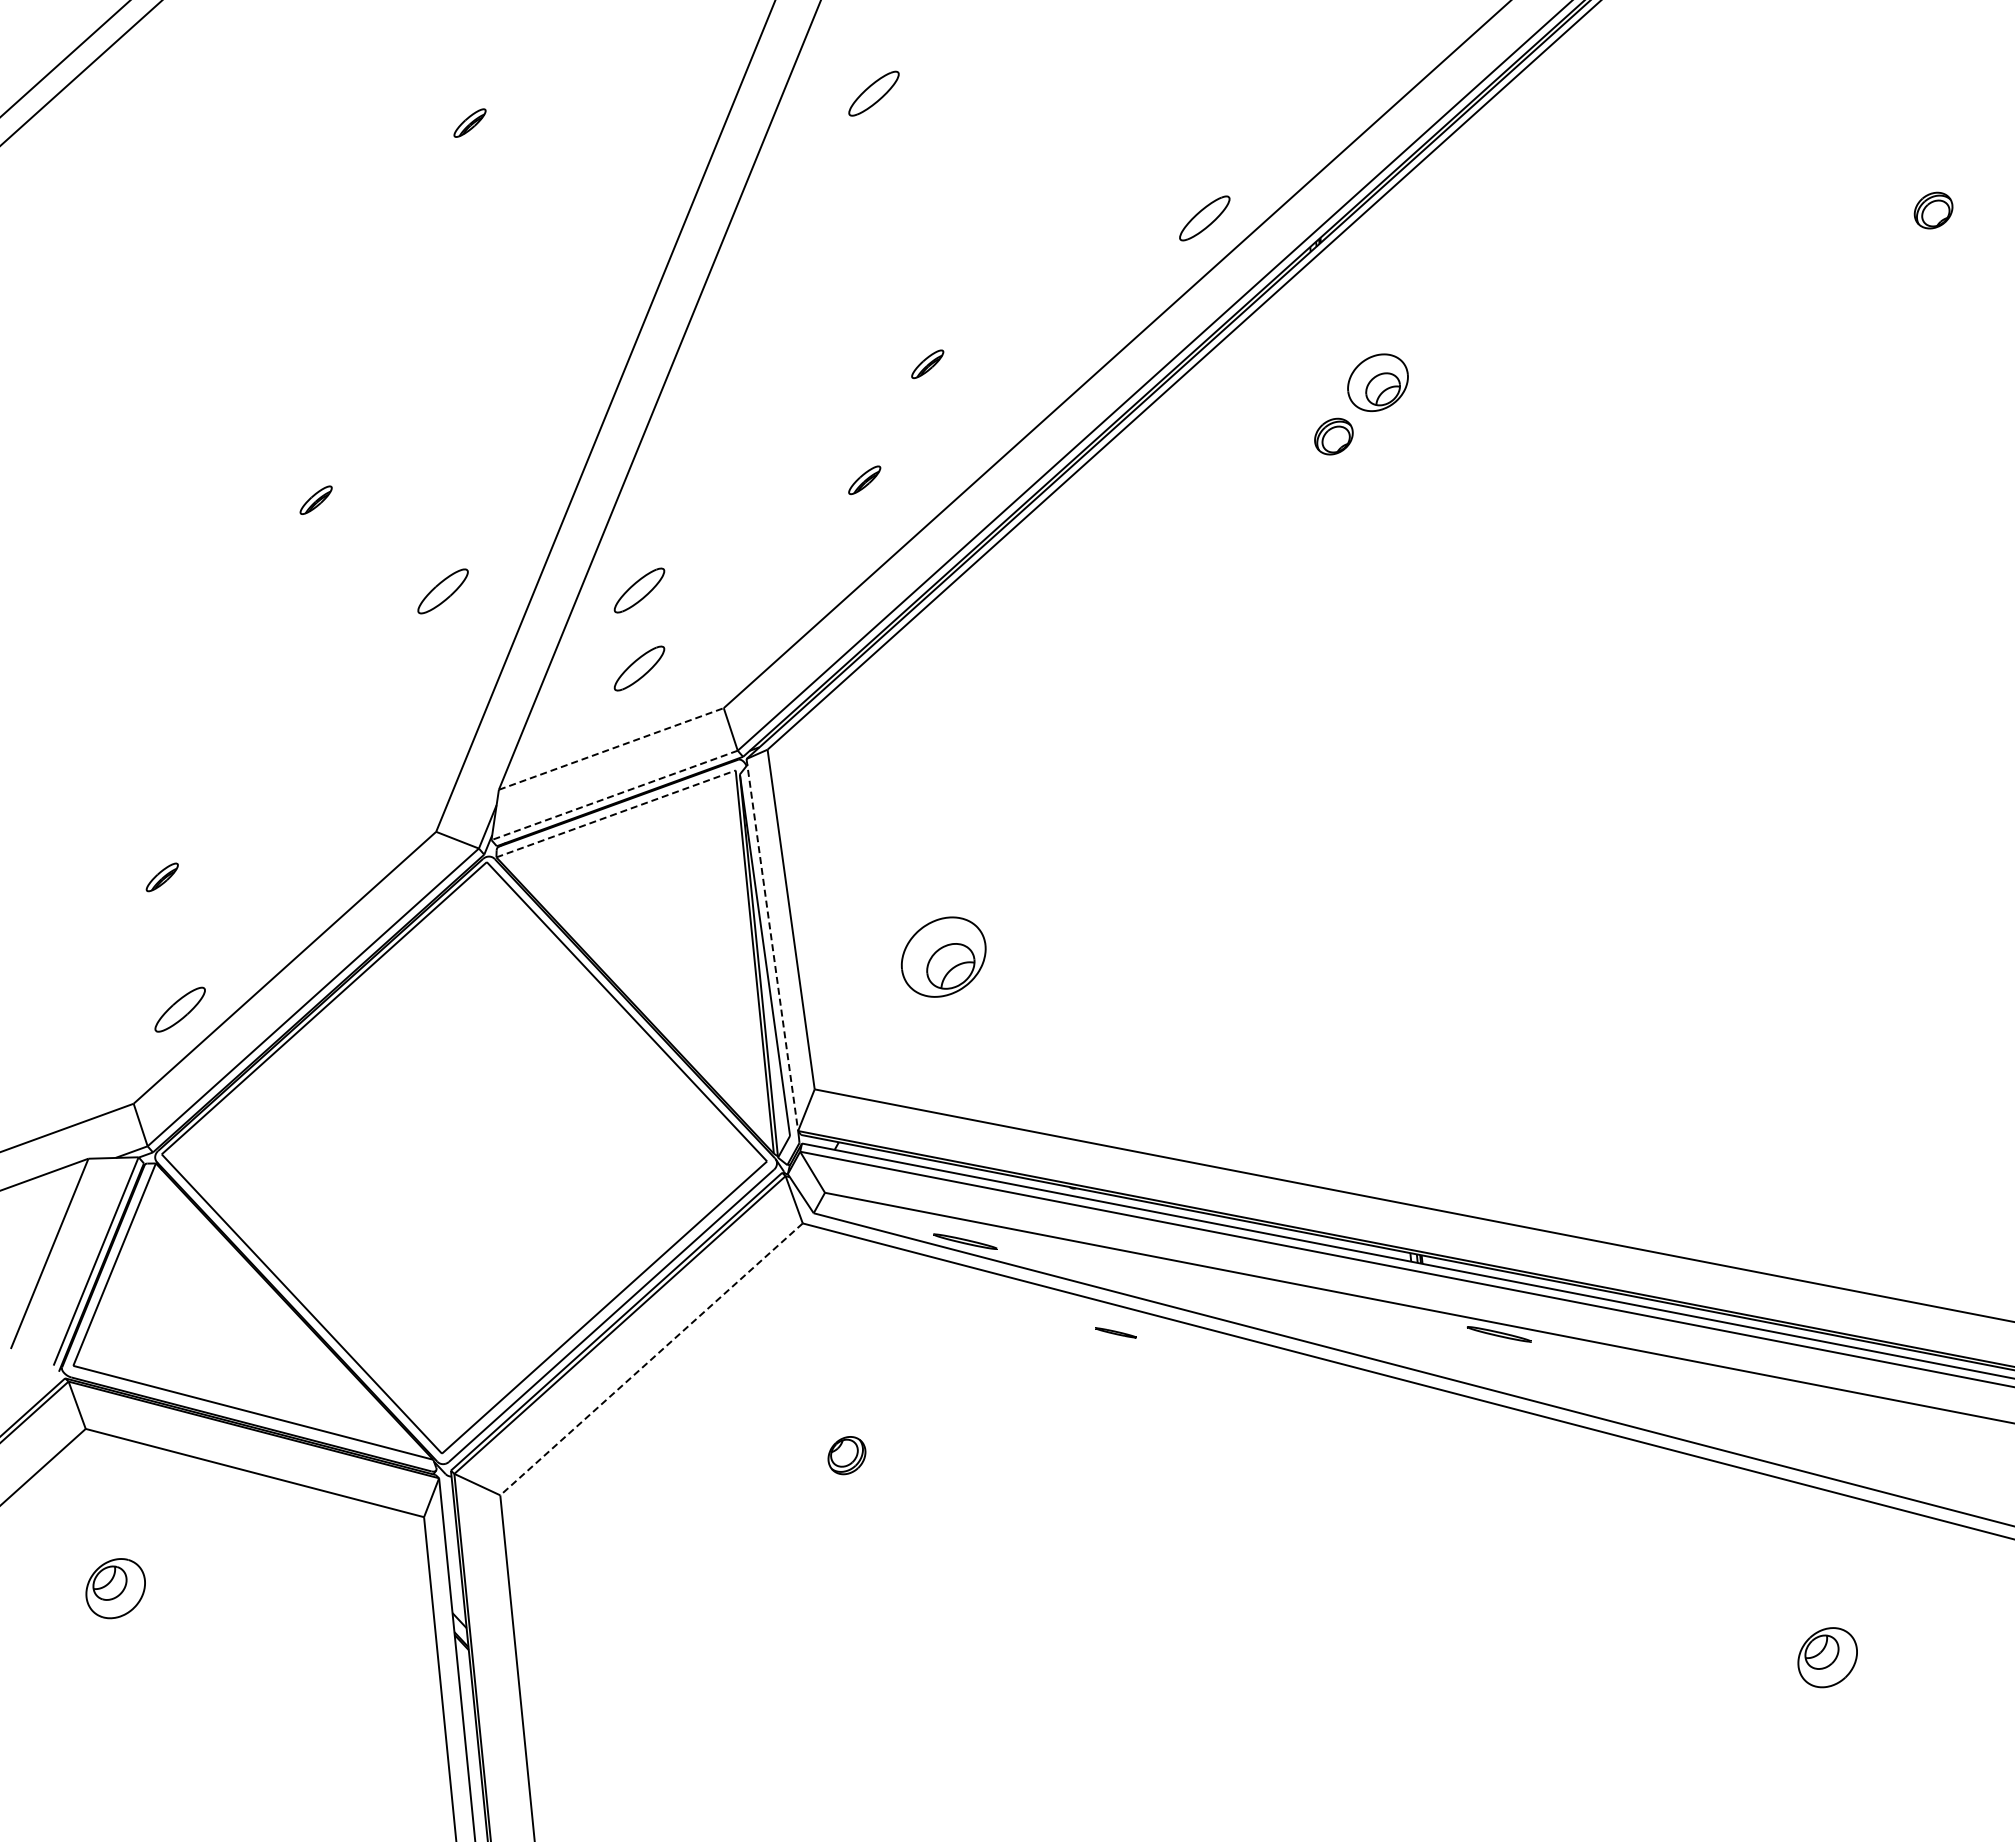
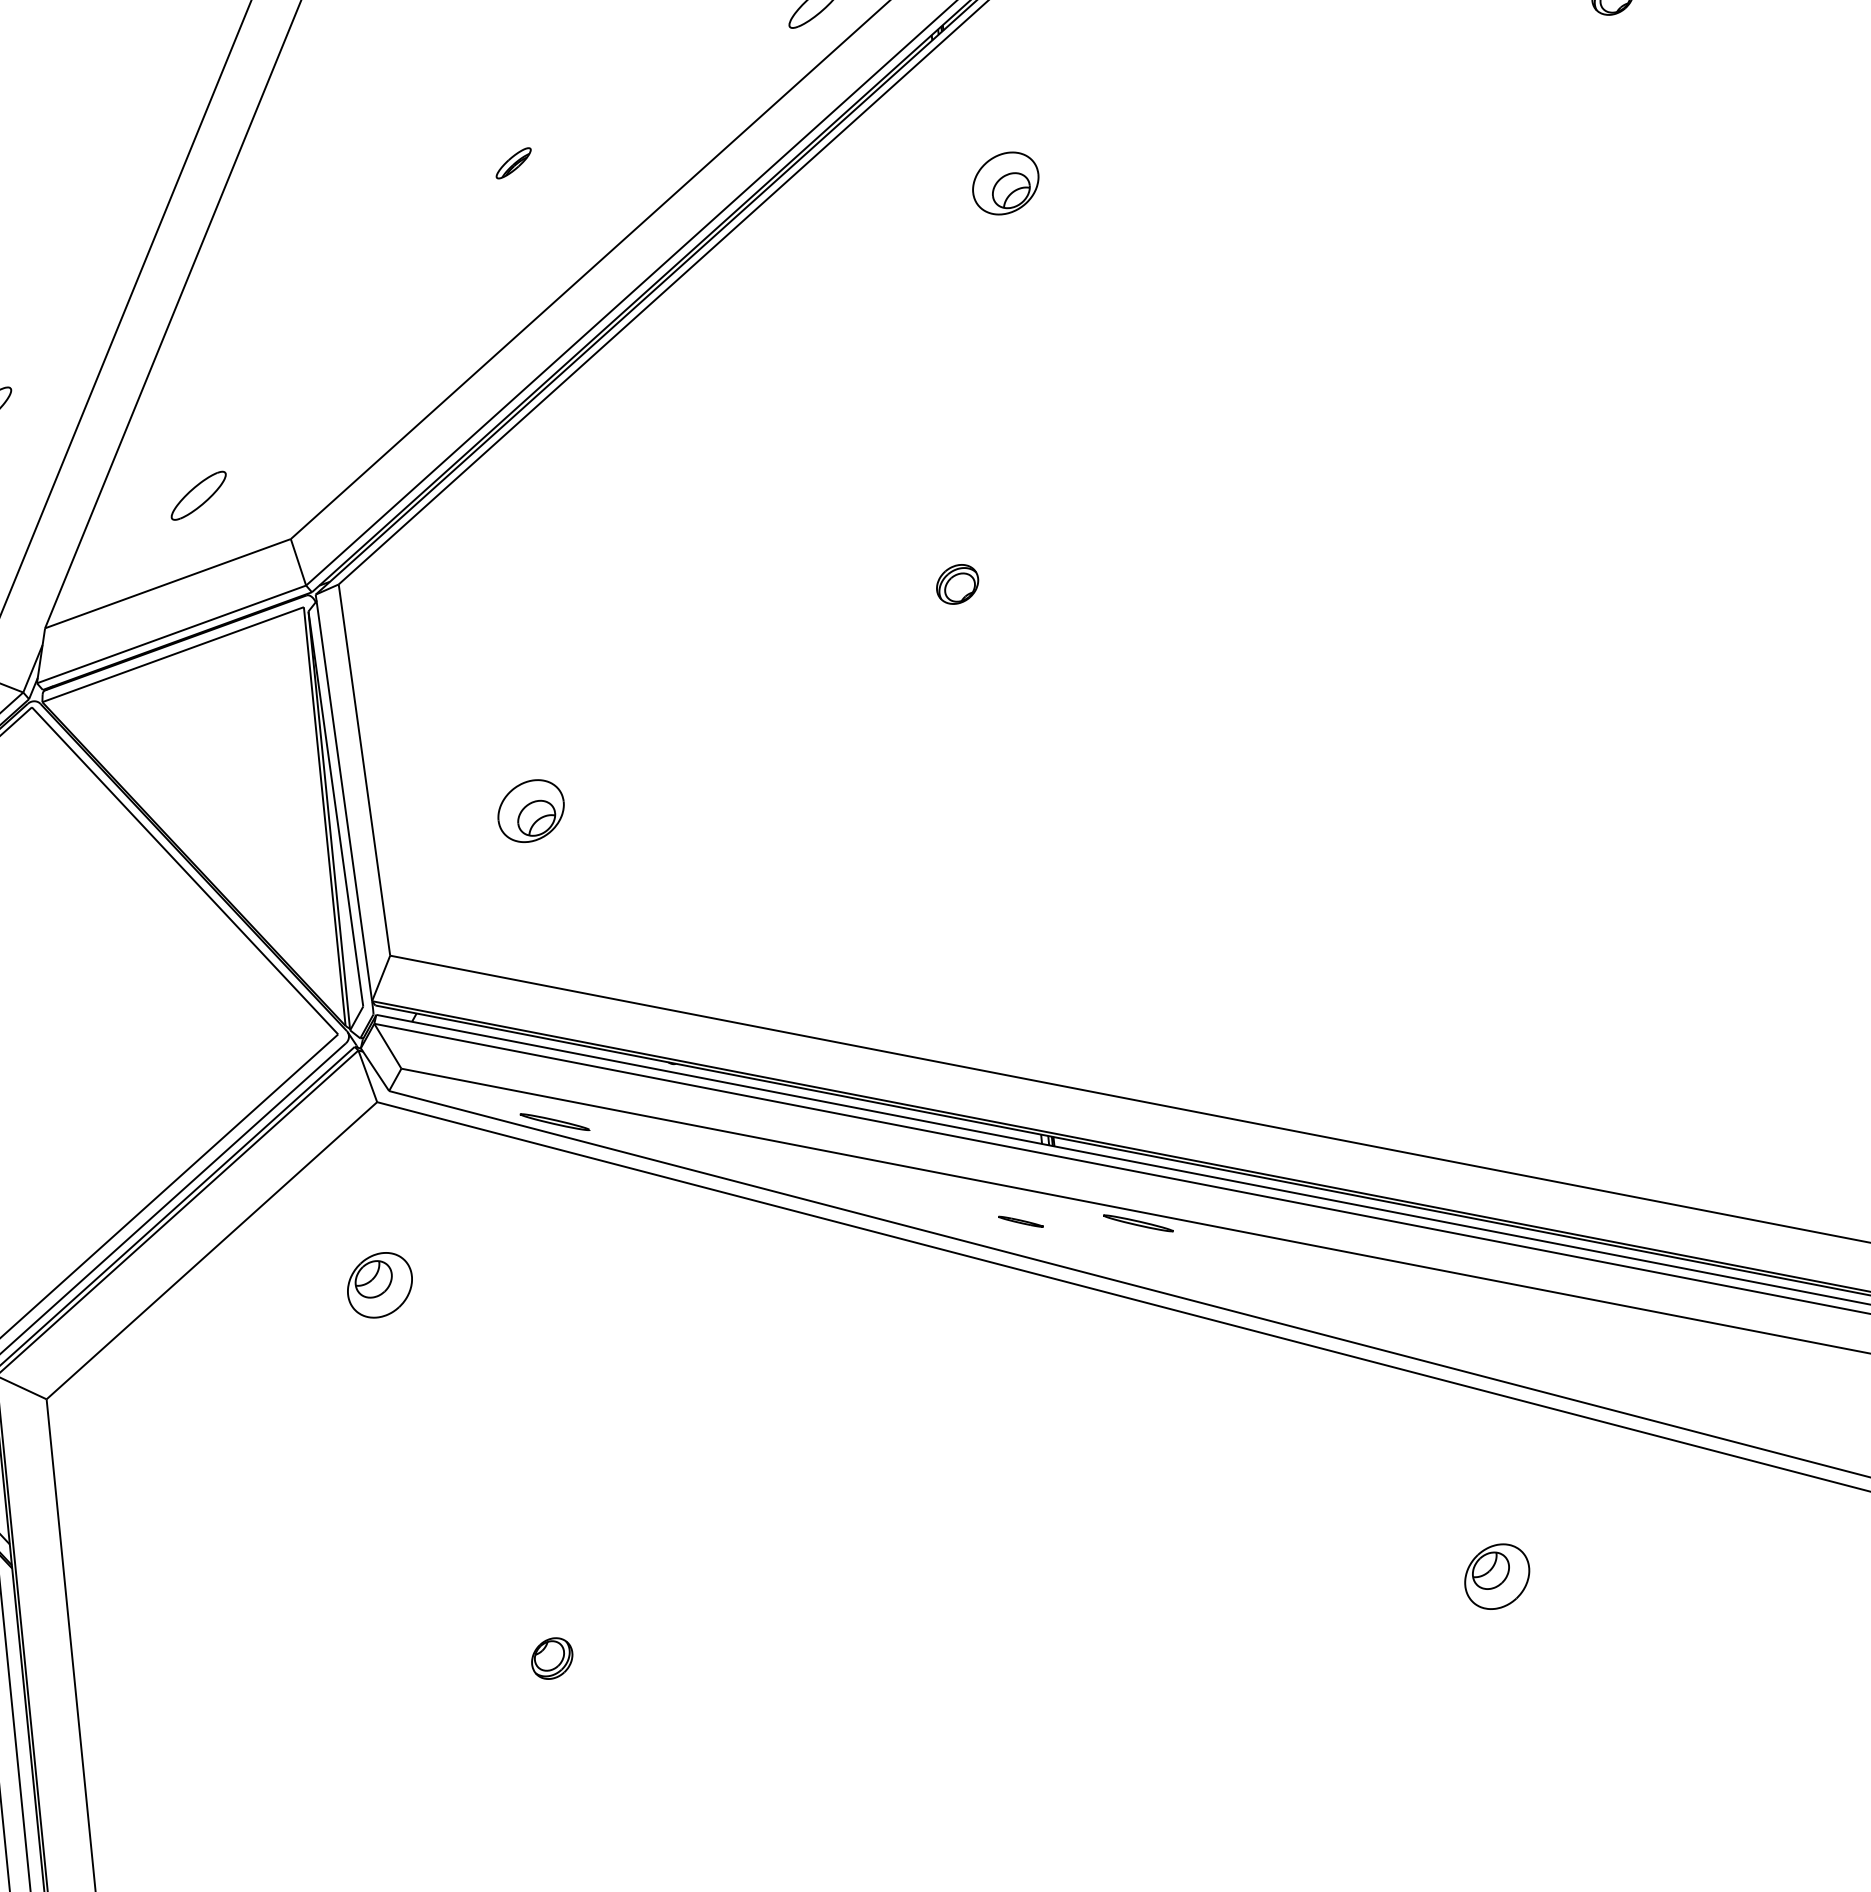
part: (1333, 436) -> (957, 584), moved
part: (864, 480) -> (444, 290), removed
part: (639, 590) -> (198, 410), removed
line: (611, 748) -> (168, 583), dashed -> solid
line: (614, 795) -> (171, 634), dashed -> solid
line: (616, 813) -> (173, 654), dashed -> solid
line: (772, 945) -> (344, 798), dashed -> solid
part: (943, 956) -> (530, 810), size x0.71
part: (1115, 1332) -> (1020, 1221), moved
line: (651, 1359) -> (211, 1250), dashed -> solid
part: (805, 1390) -> (380, 1284), added
part: (846, 1455) -> (551, 1658), moved

